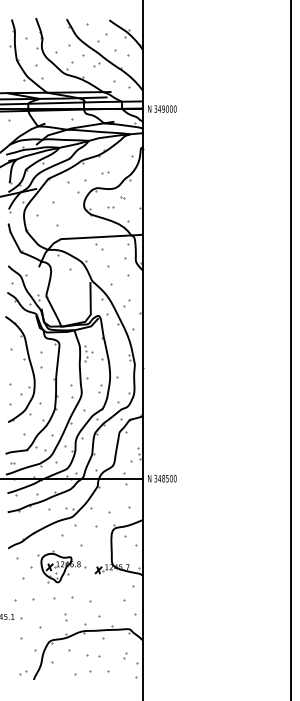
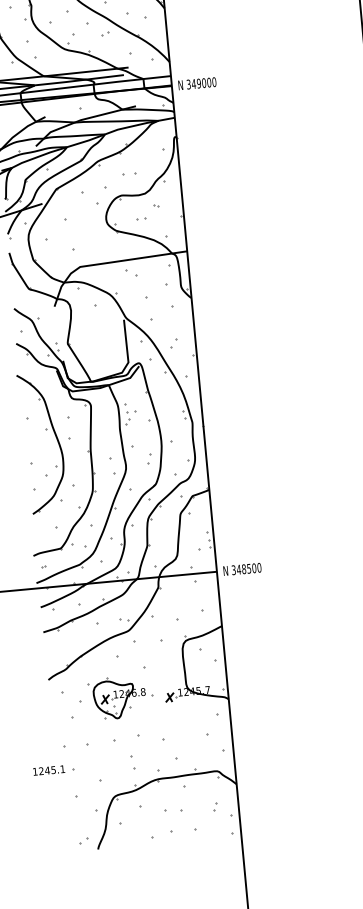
part: (105, 172) -> (130, 174), size x1.6
part: (65, 617) -> (132, 763), size x1.6

